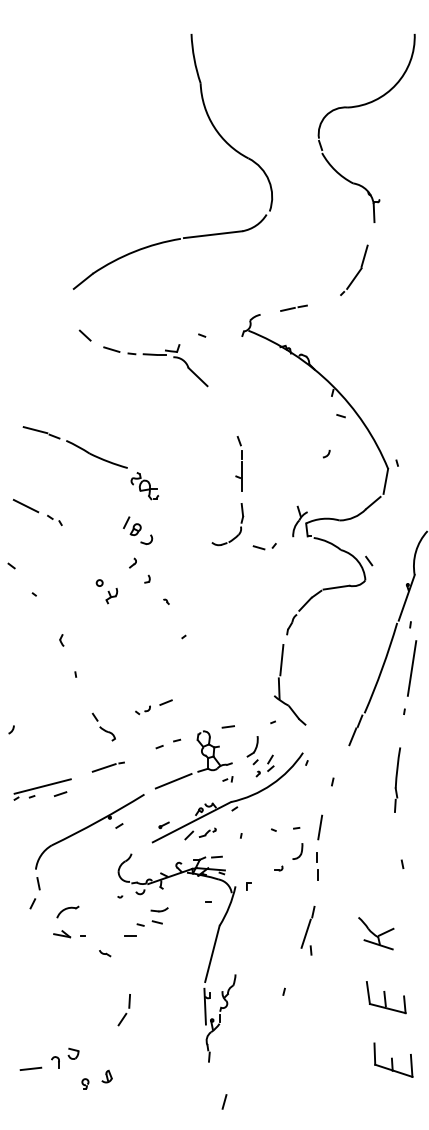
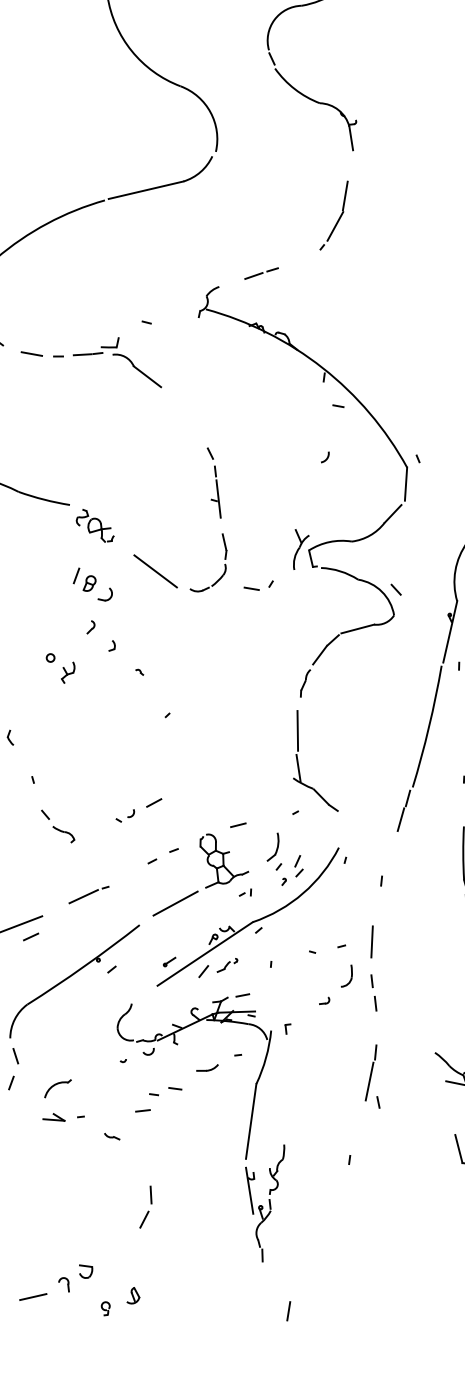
line: (187, 526) -> (155, 571), added
part: (103, 726) -> (57, 825), moved
part: (159, 909) -> (207, 1068), moved

